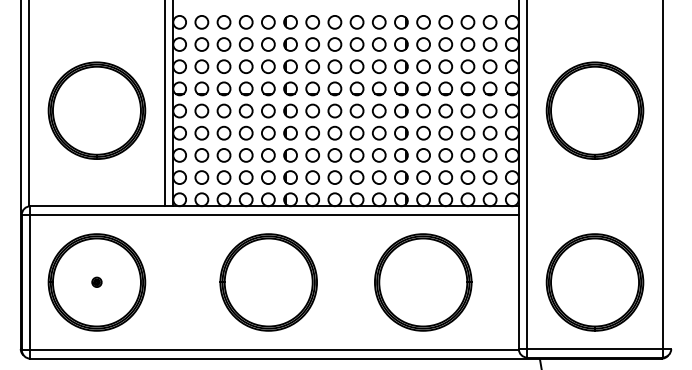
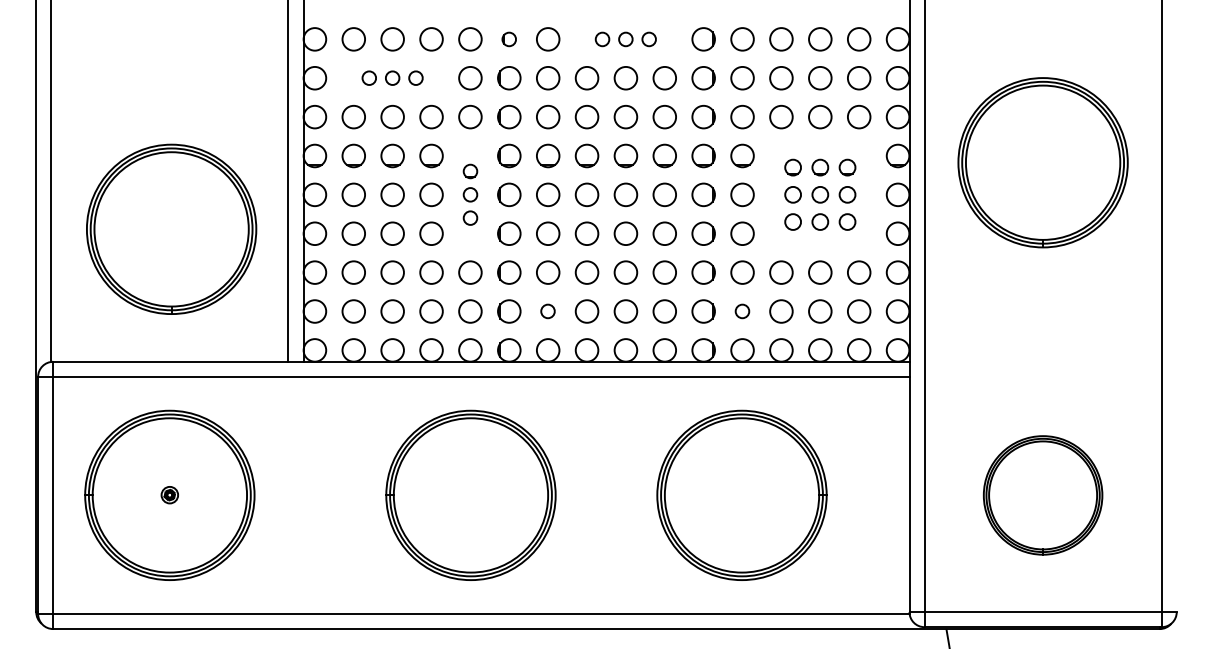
circle: (290, 22) -> (509, 39), size x0.6
part: (356, 22) -> (624, 39), size x0.6
part: (223, 44) -> (391, 78), size x0.6
part: (96, 110) -> (170, 228), moved
part: (268, 110) -> (470, 193), size x0.6
part: (467, 110) -> (819, 193), size x0.7
part: (594, 110) -> (1042, 162), moved
circle: (312, 177) -> (547, 311), size x0.6
circle: (423, 177) -> (742, 311), size x0.6
part: (594, 282) -> (1042, 495), size x0.7

